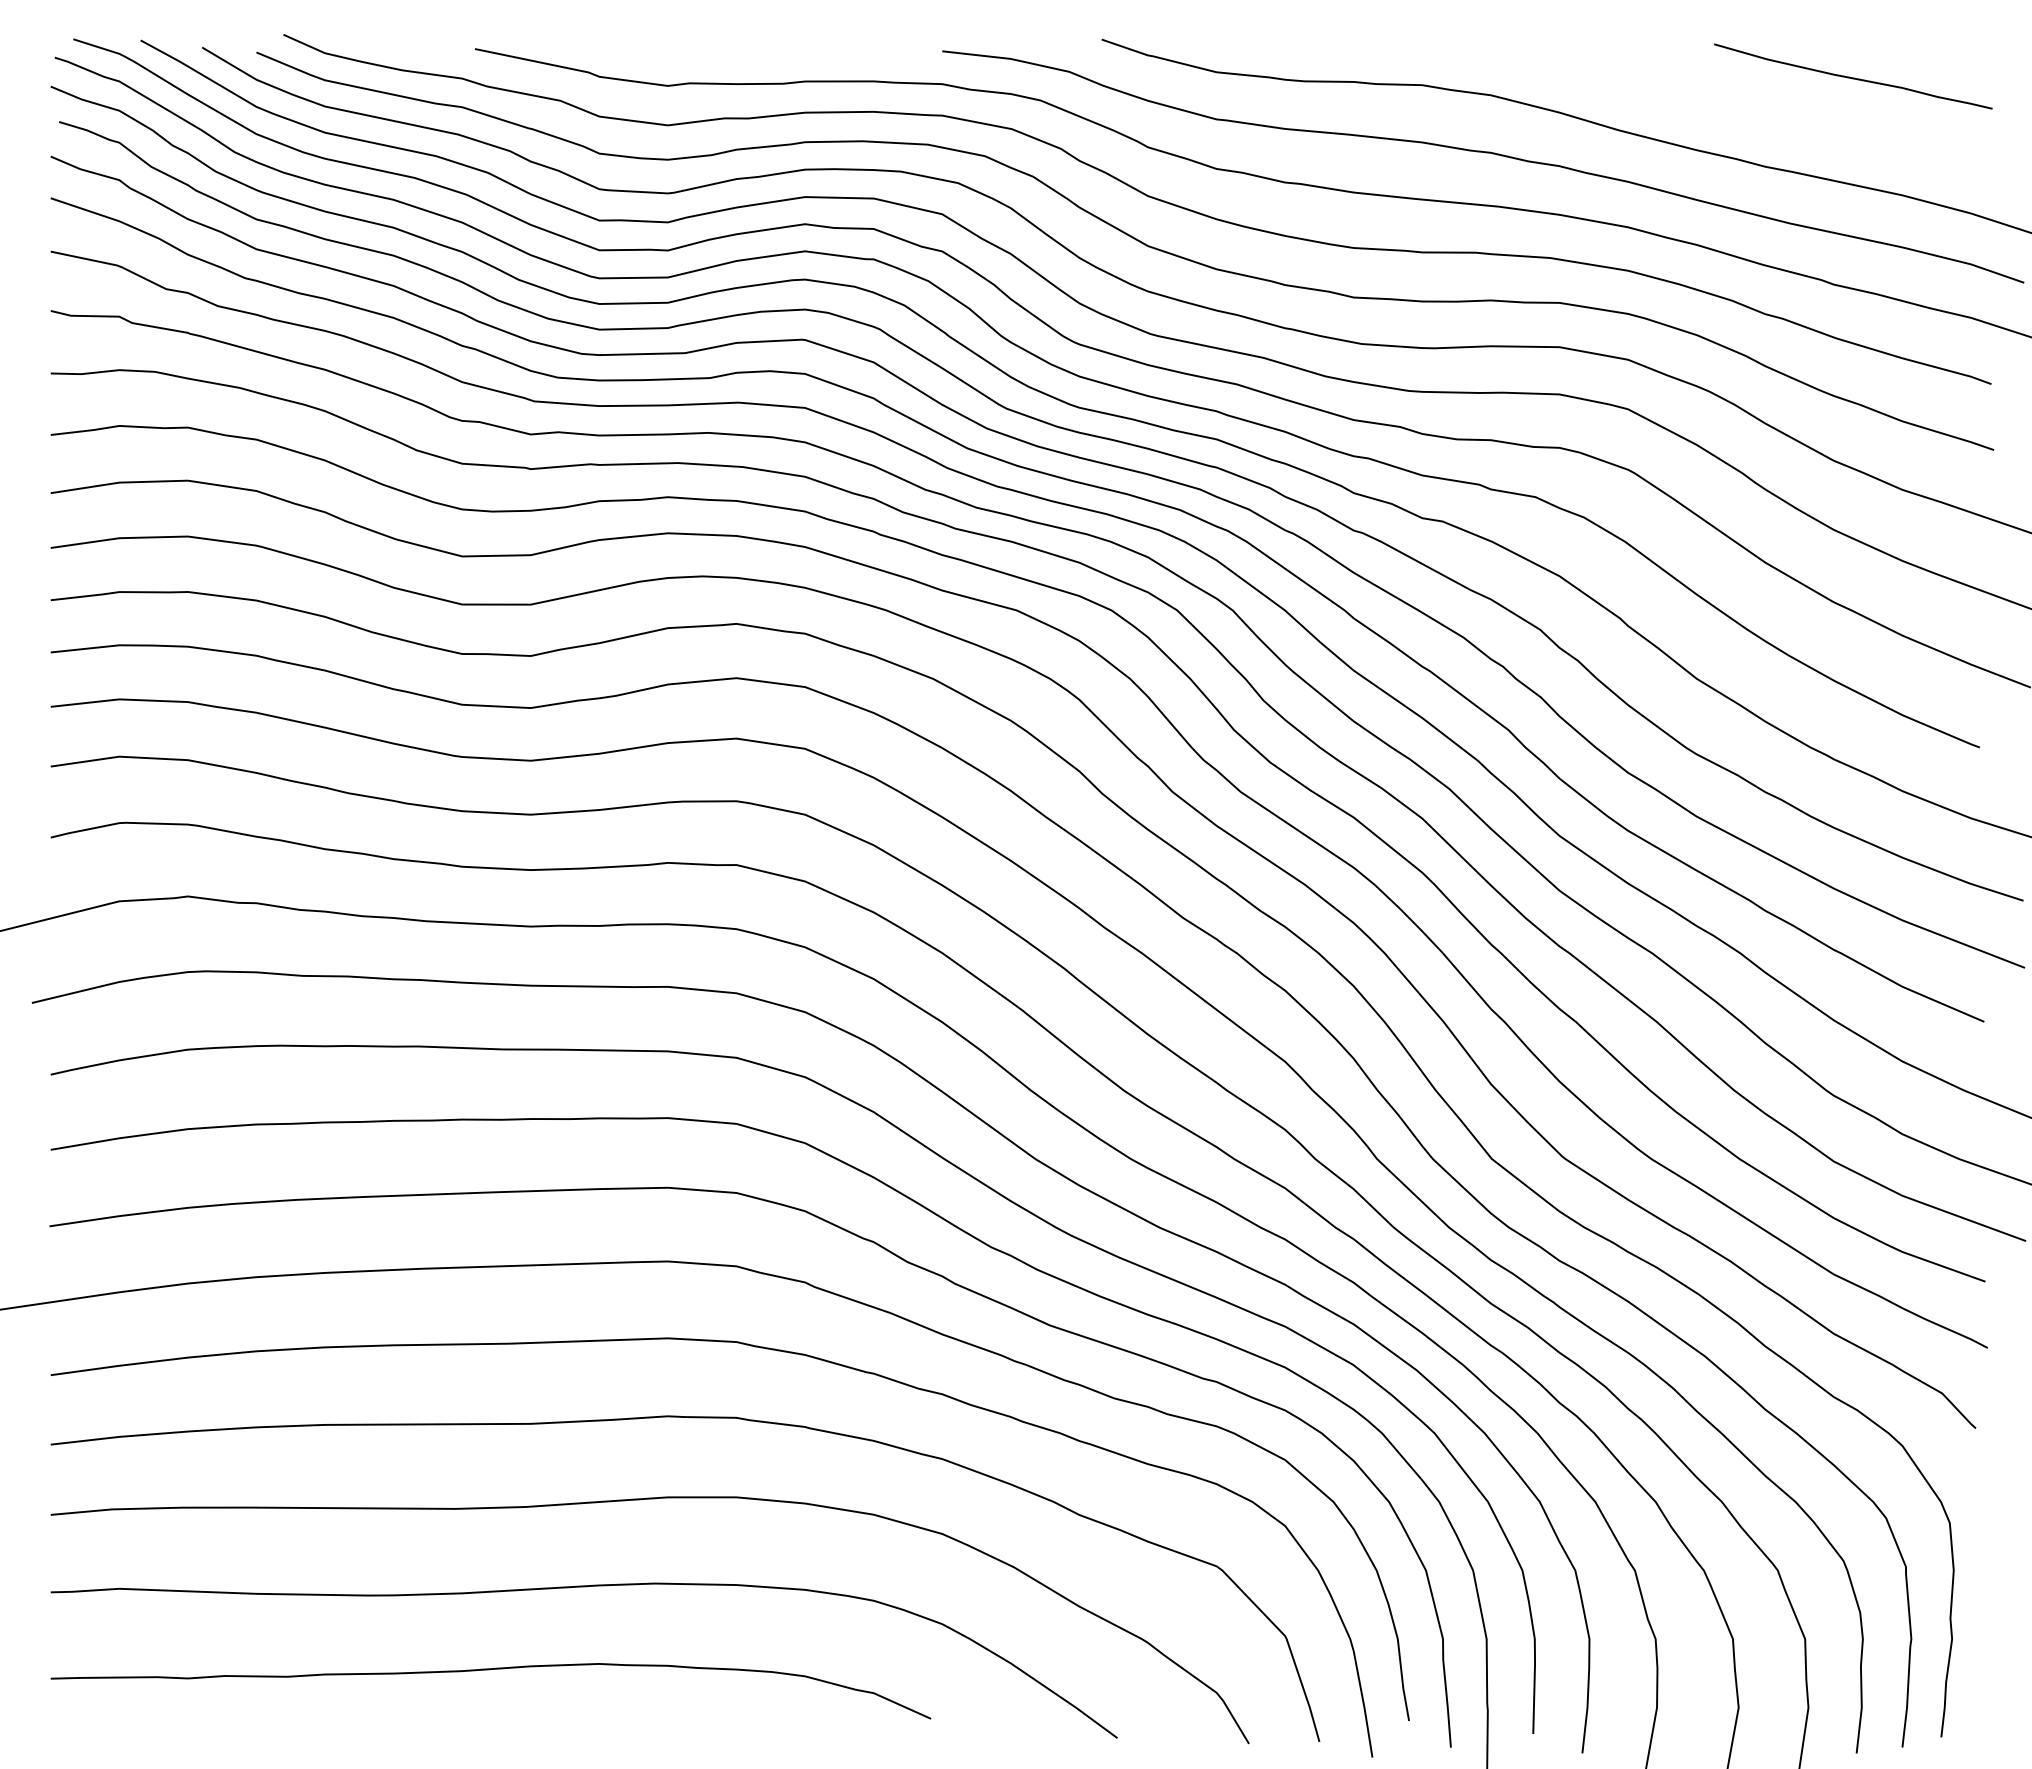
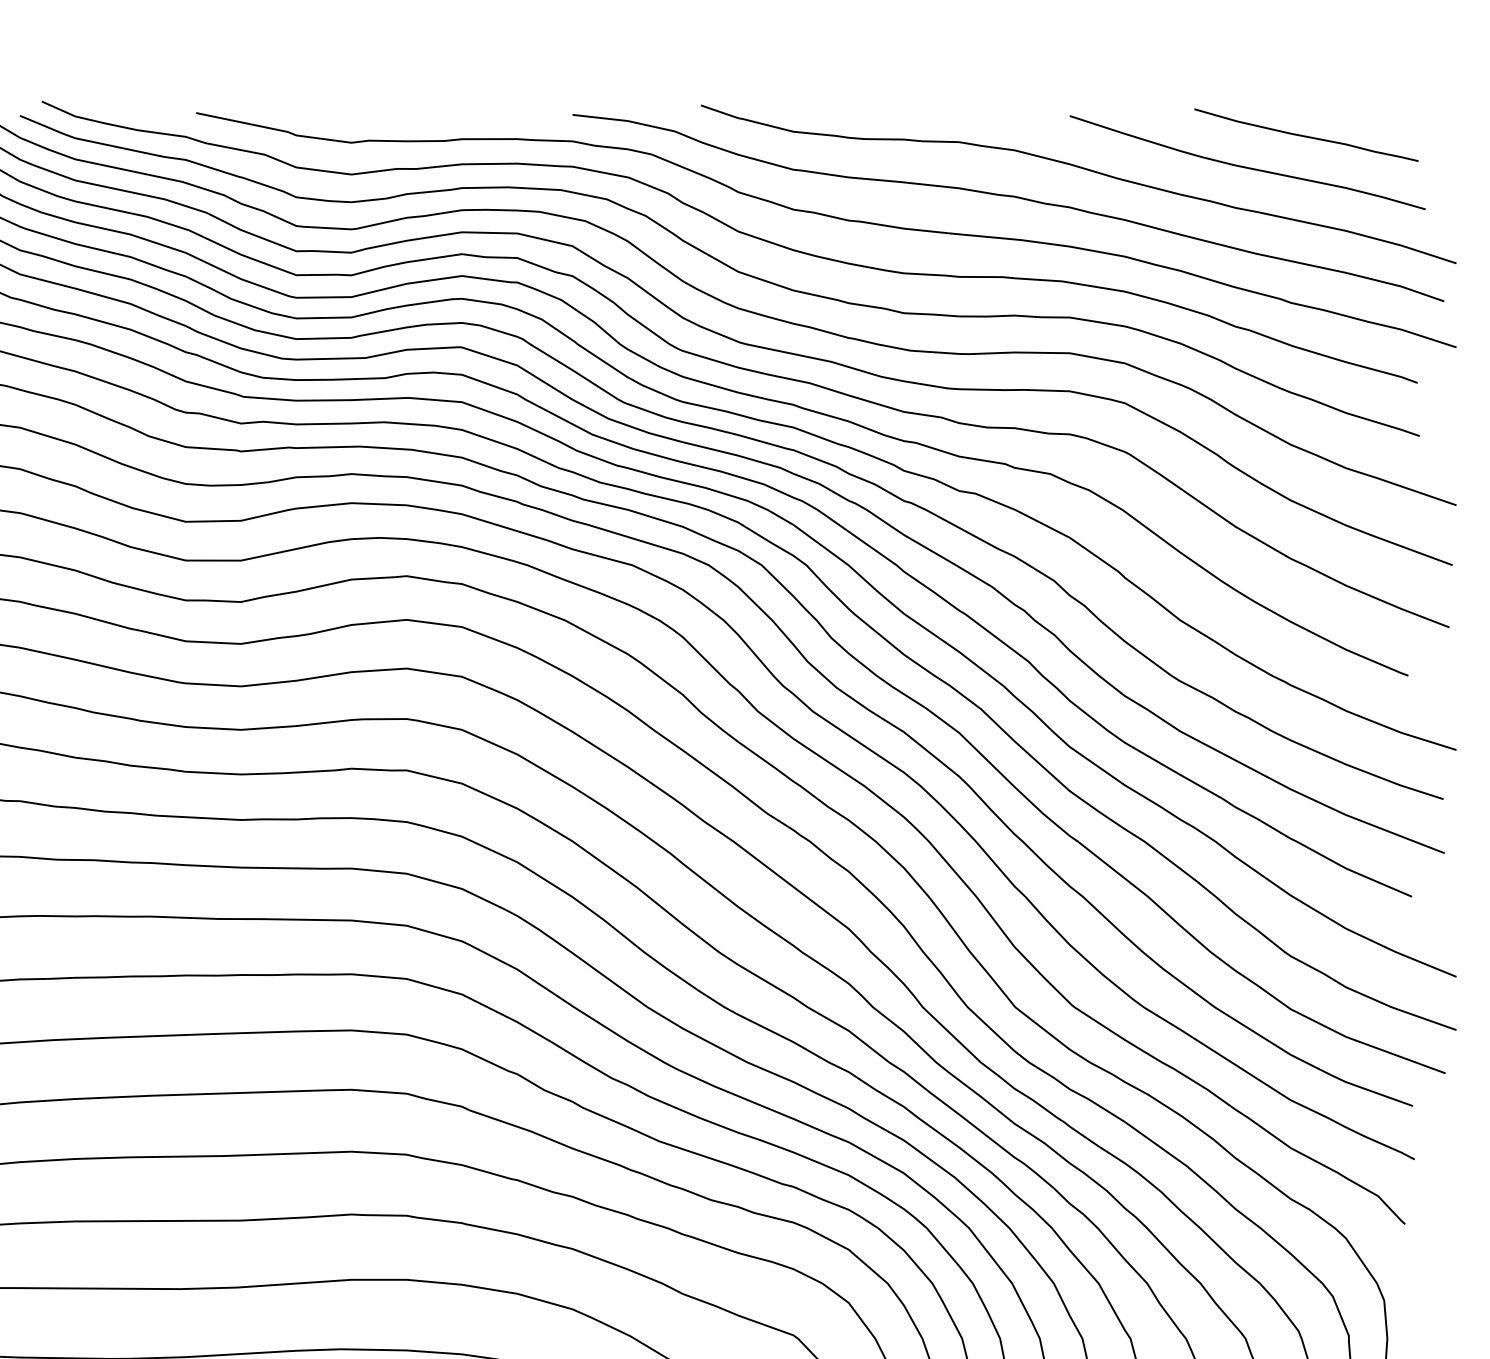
curve: (1778, 115) -> (1246, 166), added

